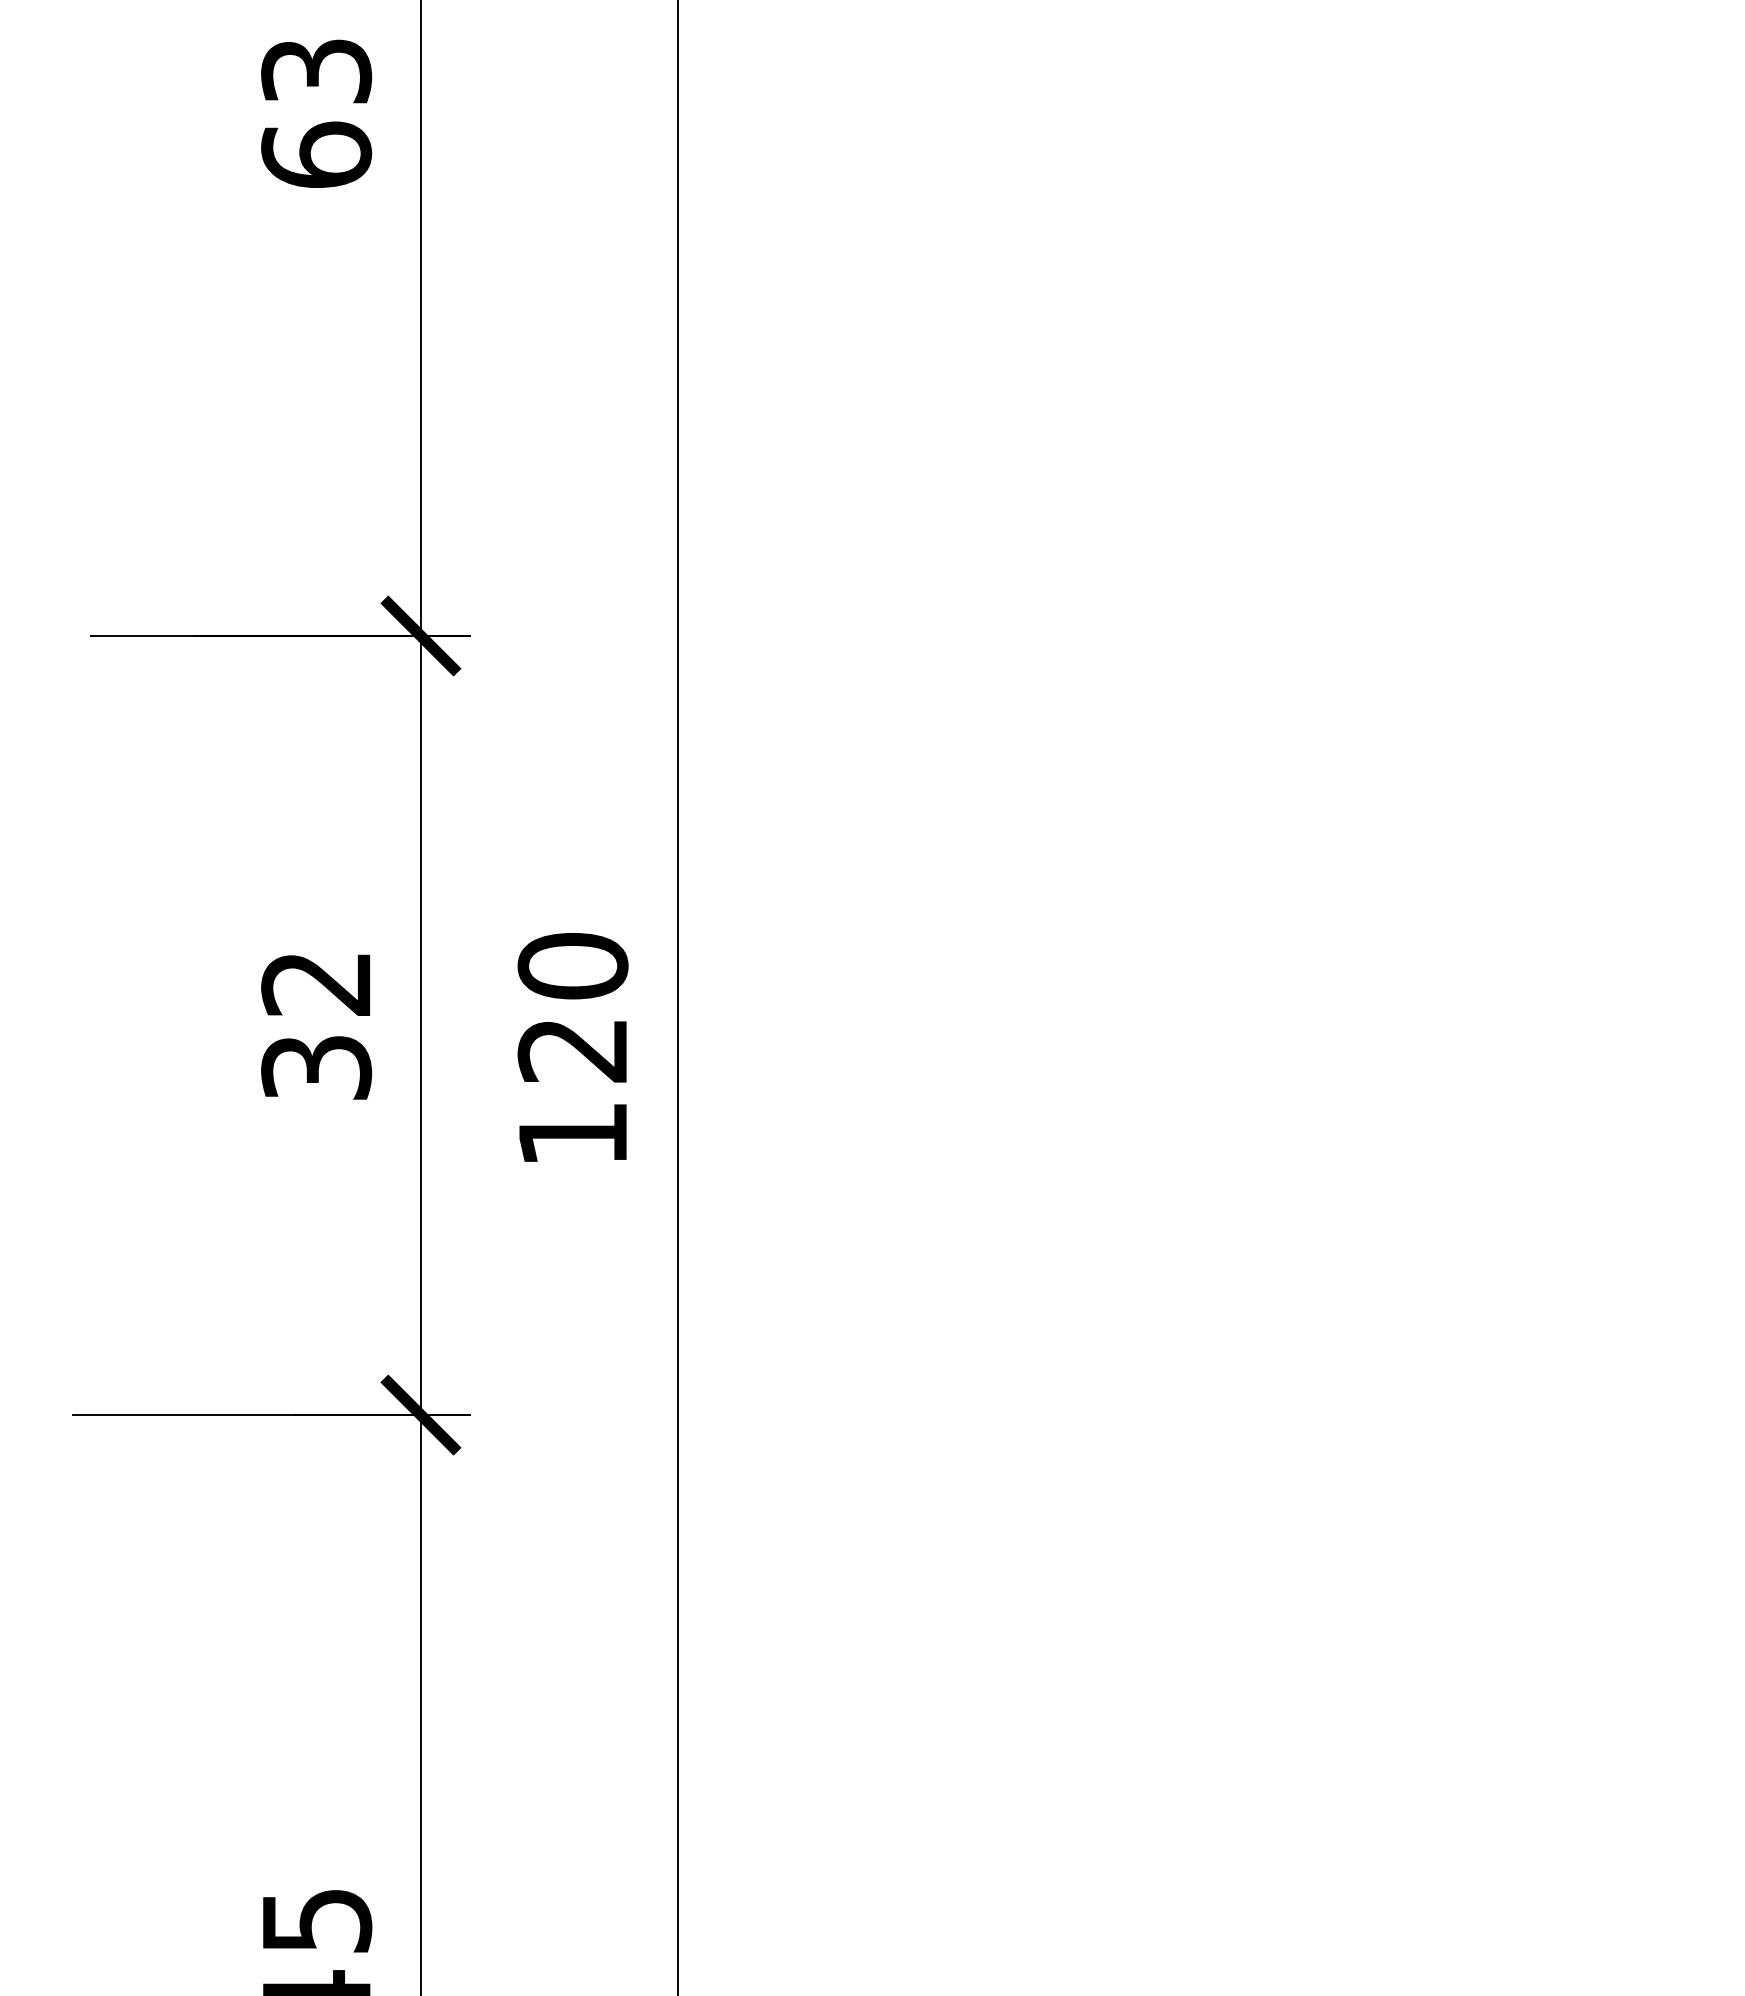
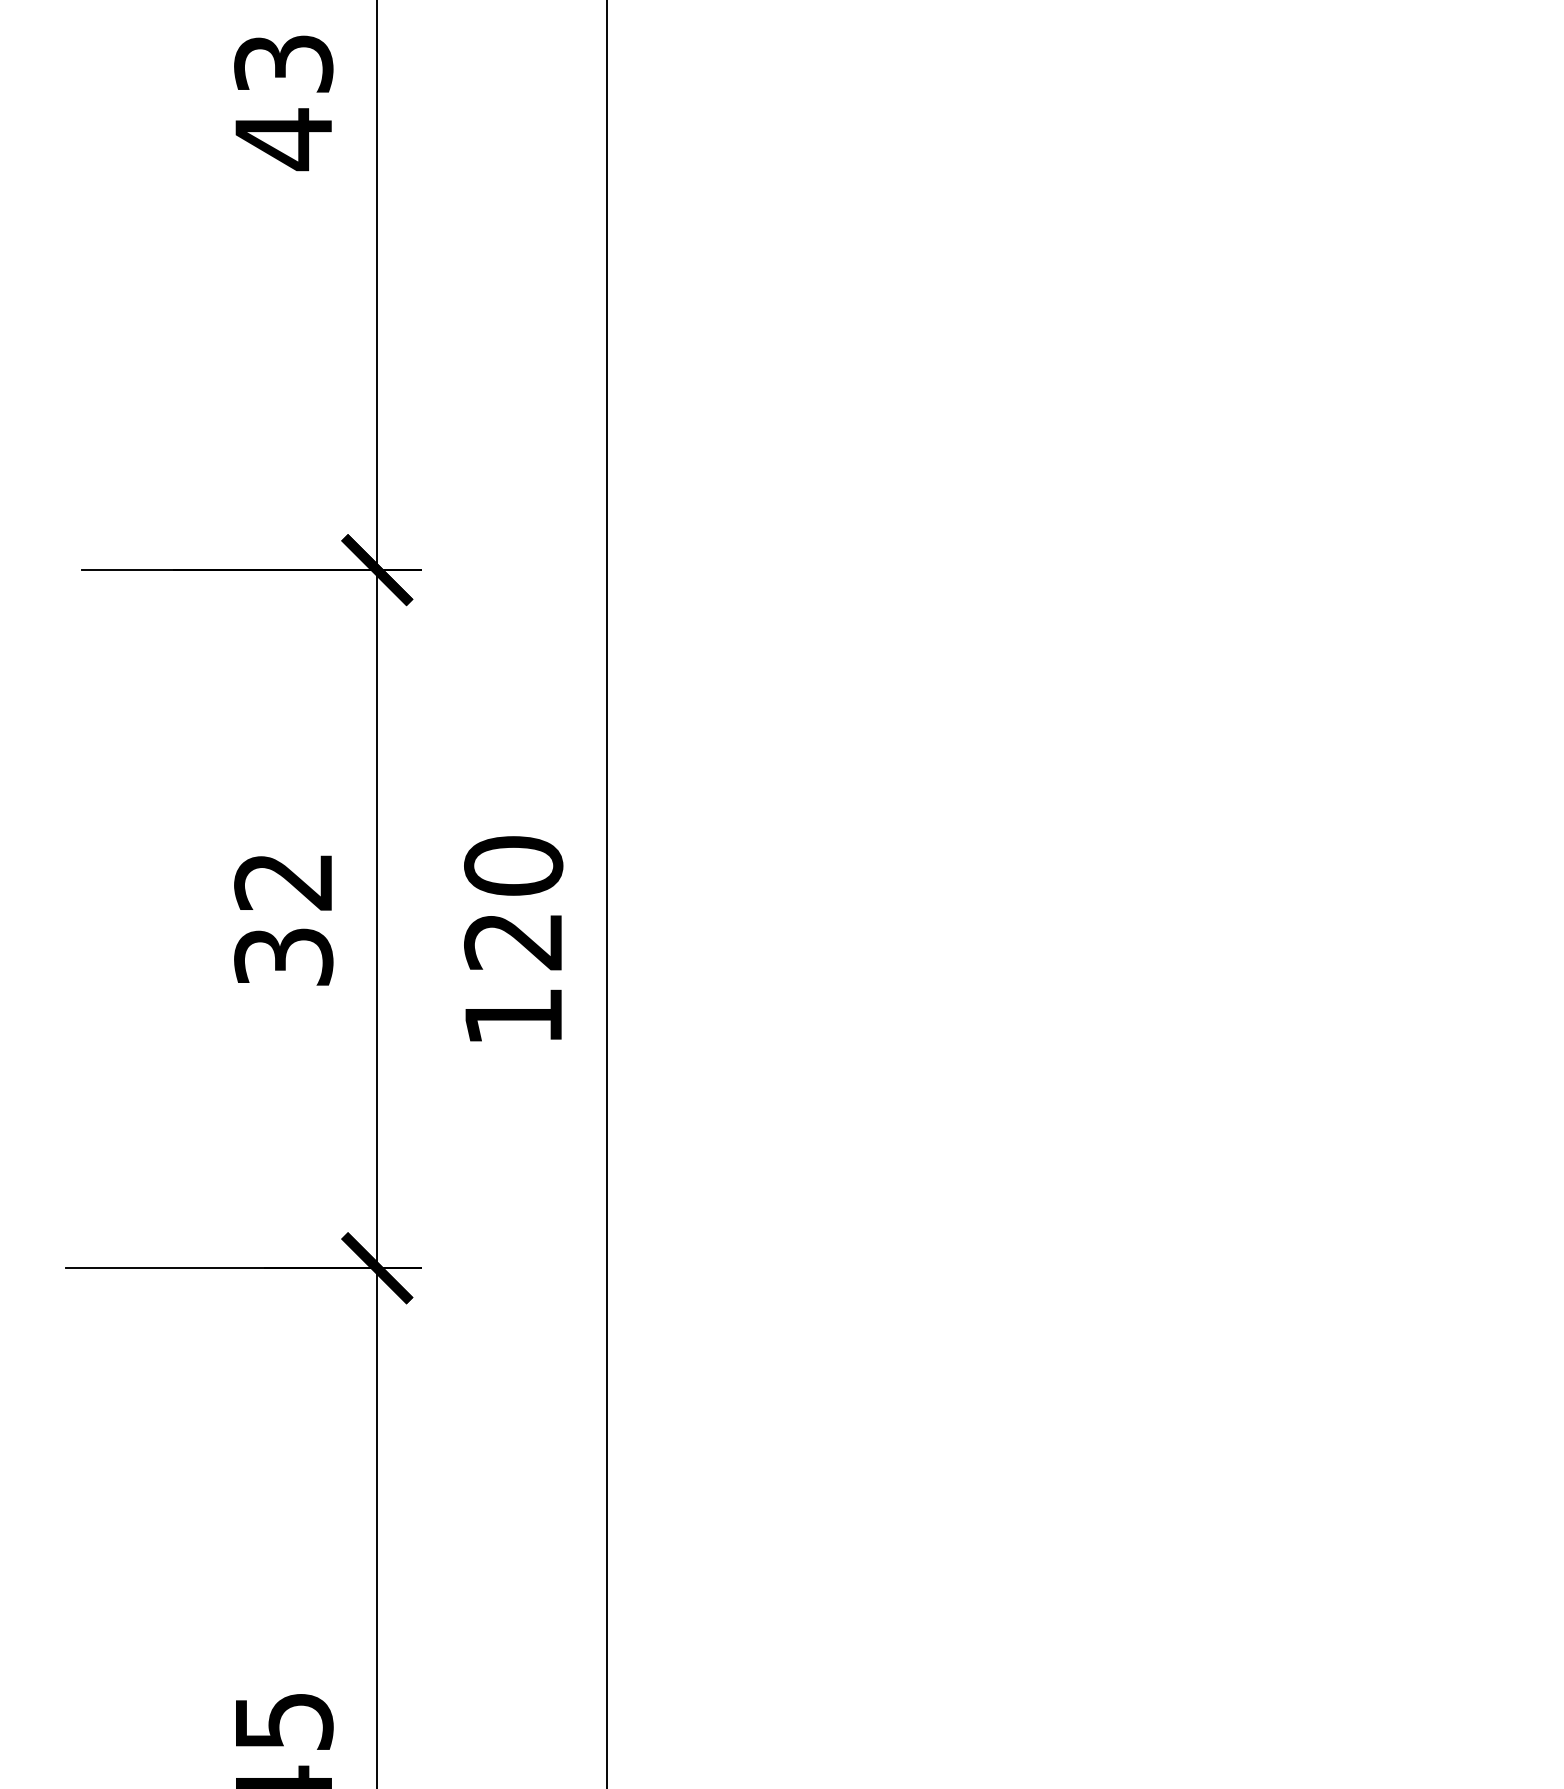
text: (316, 155) -> (283, 139), 63 -> 43

